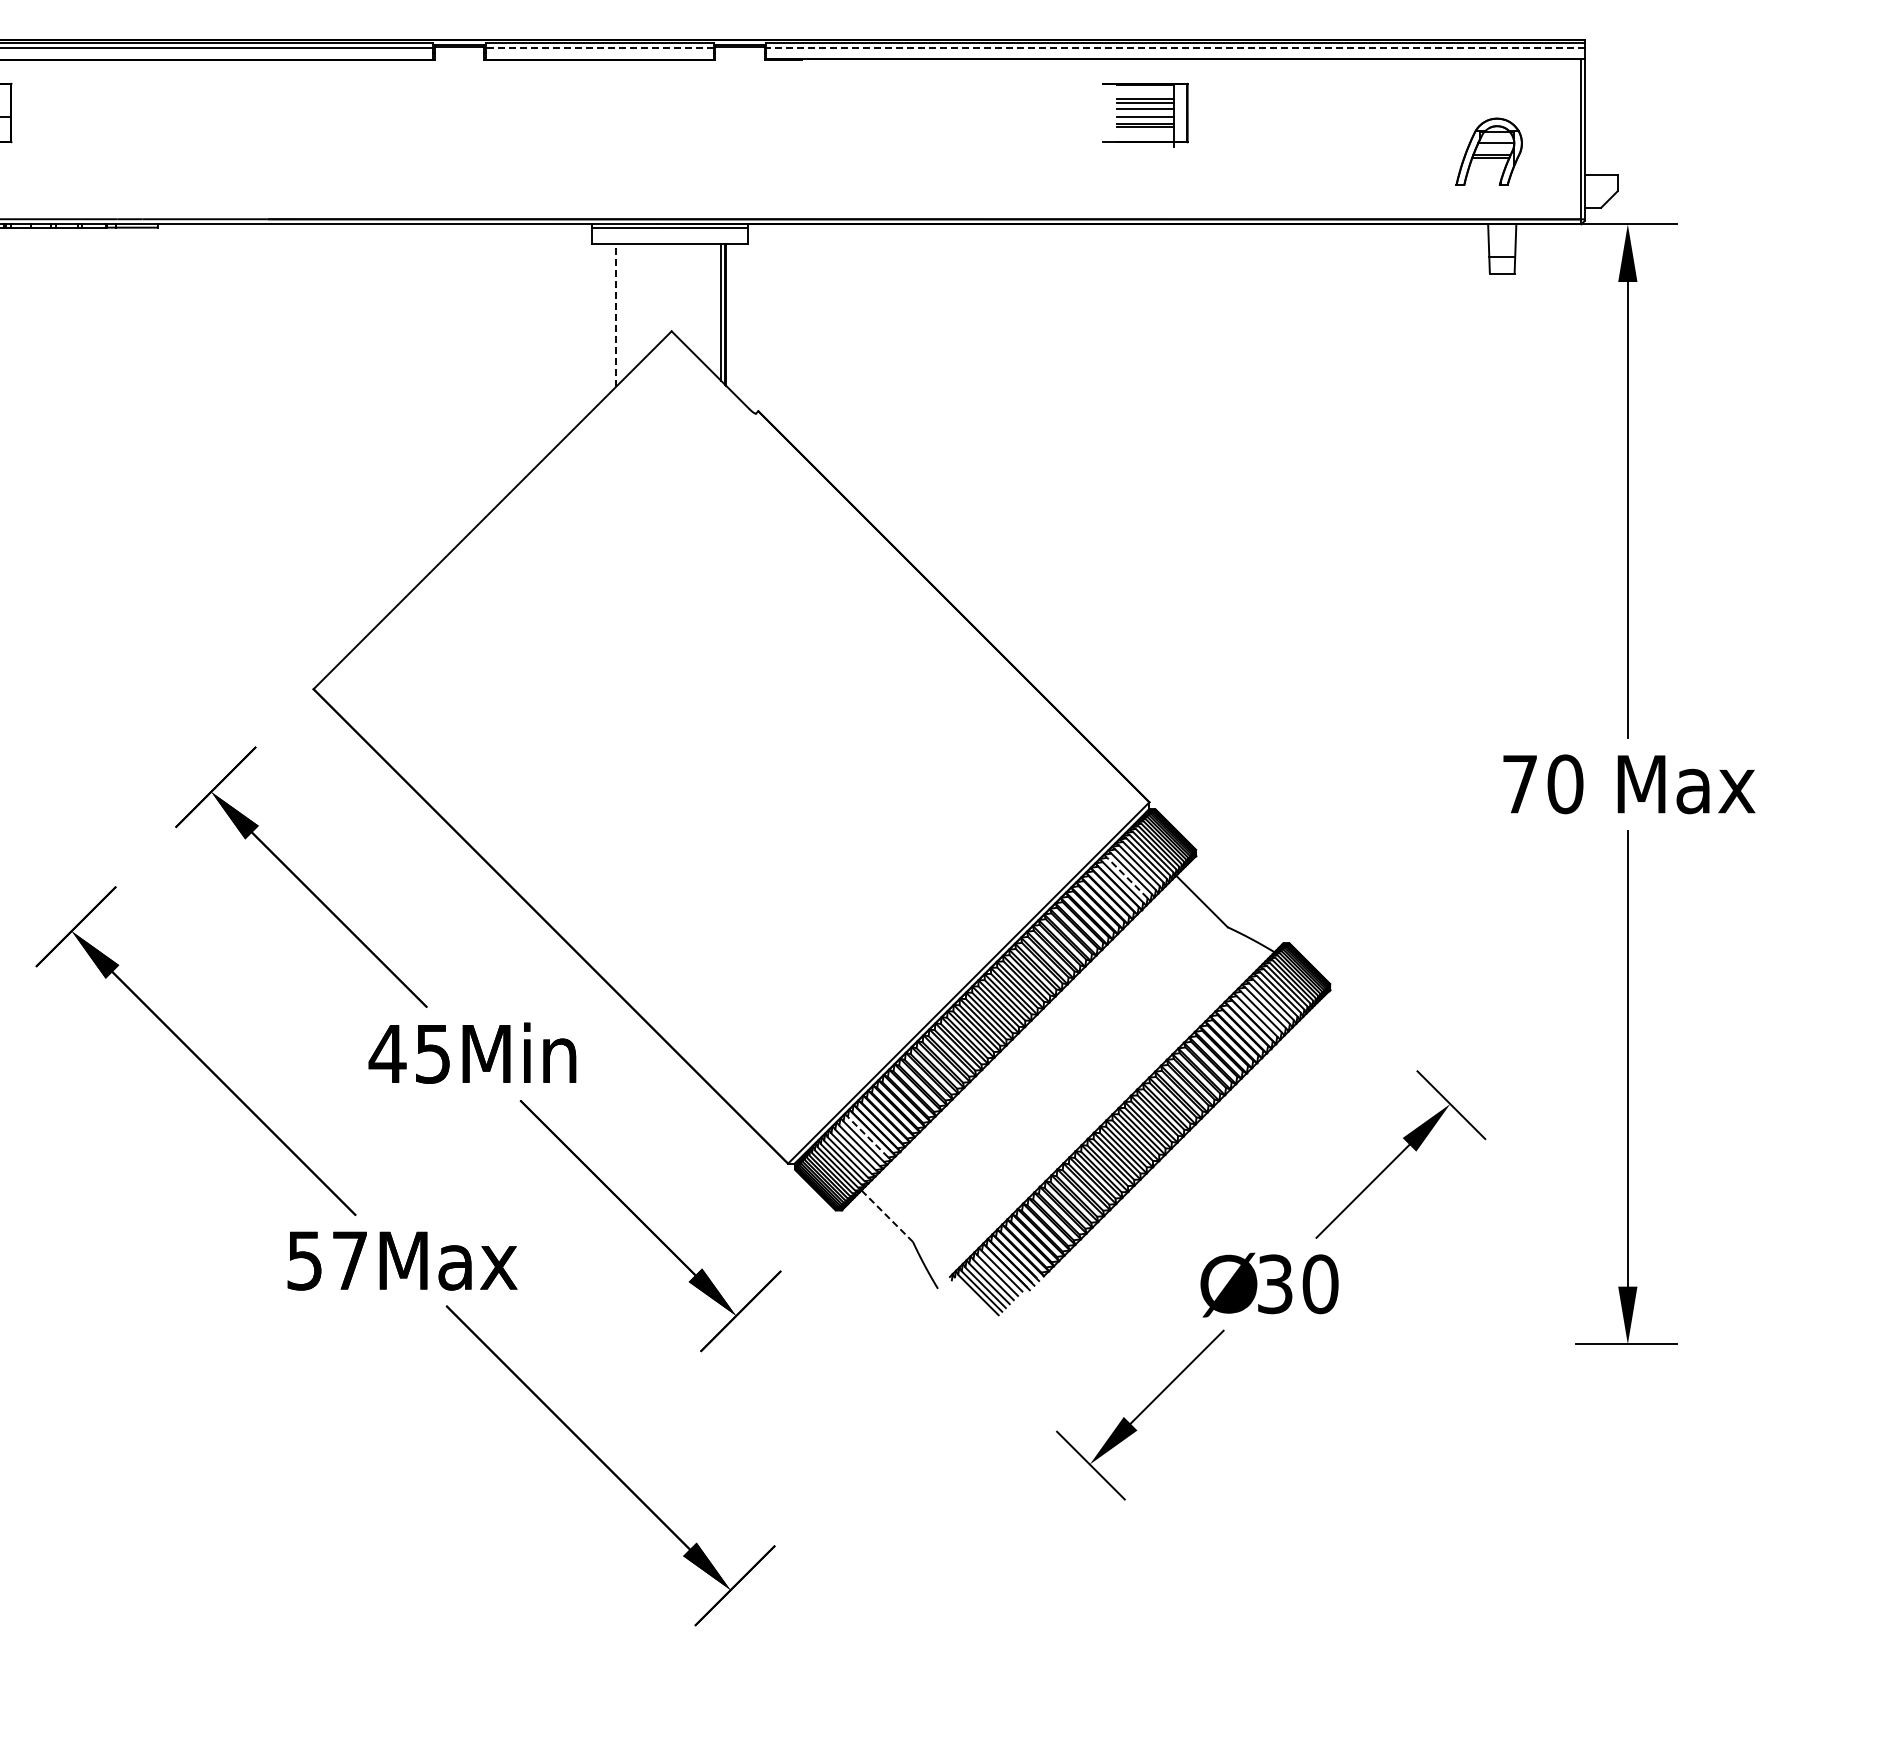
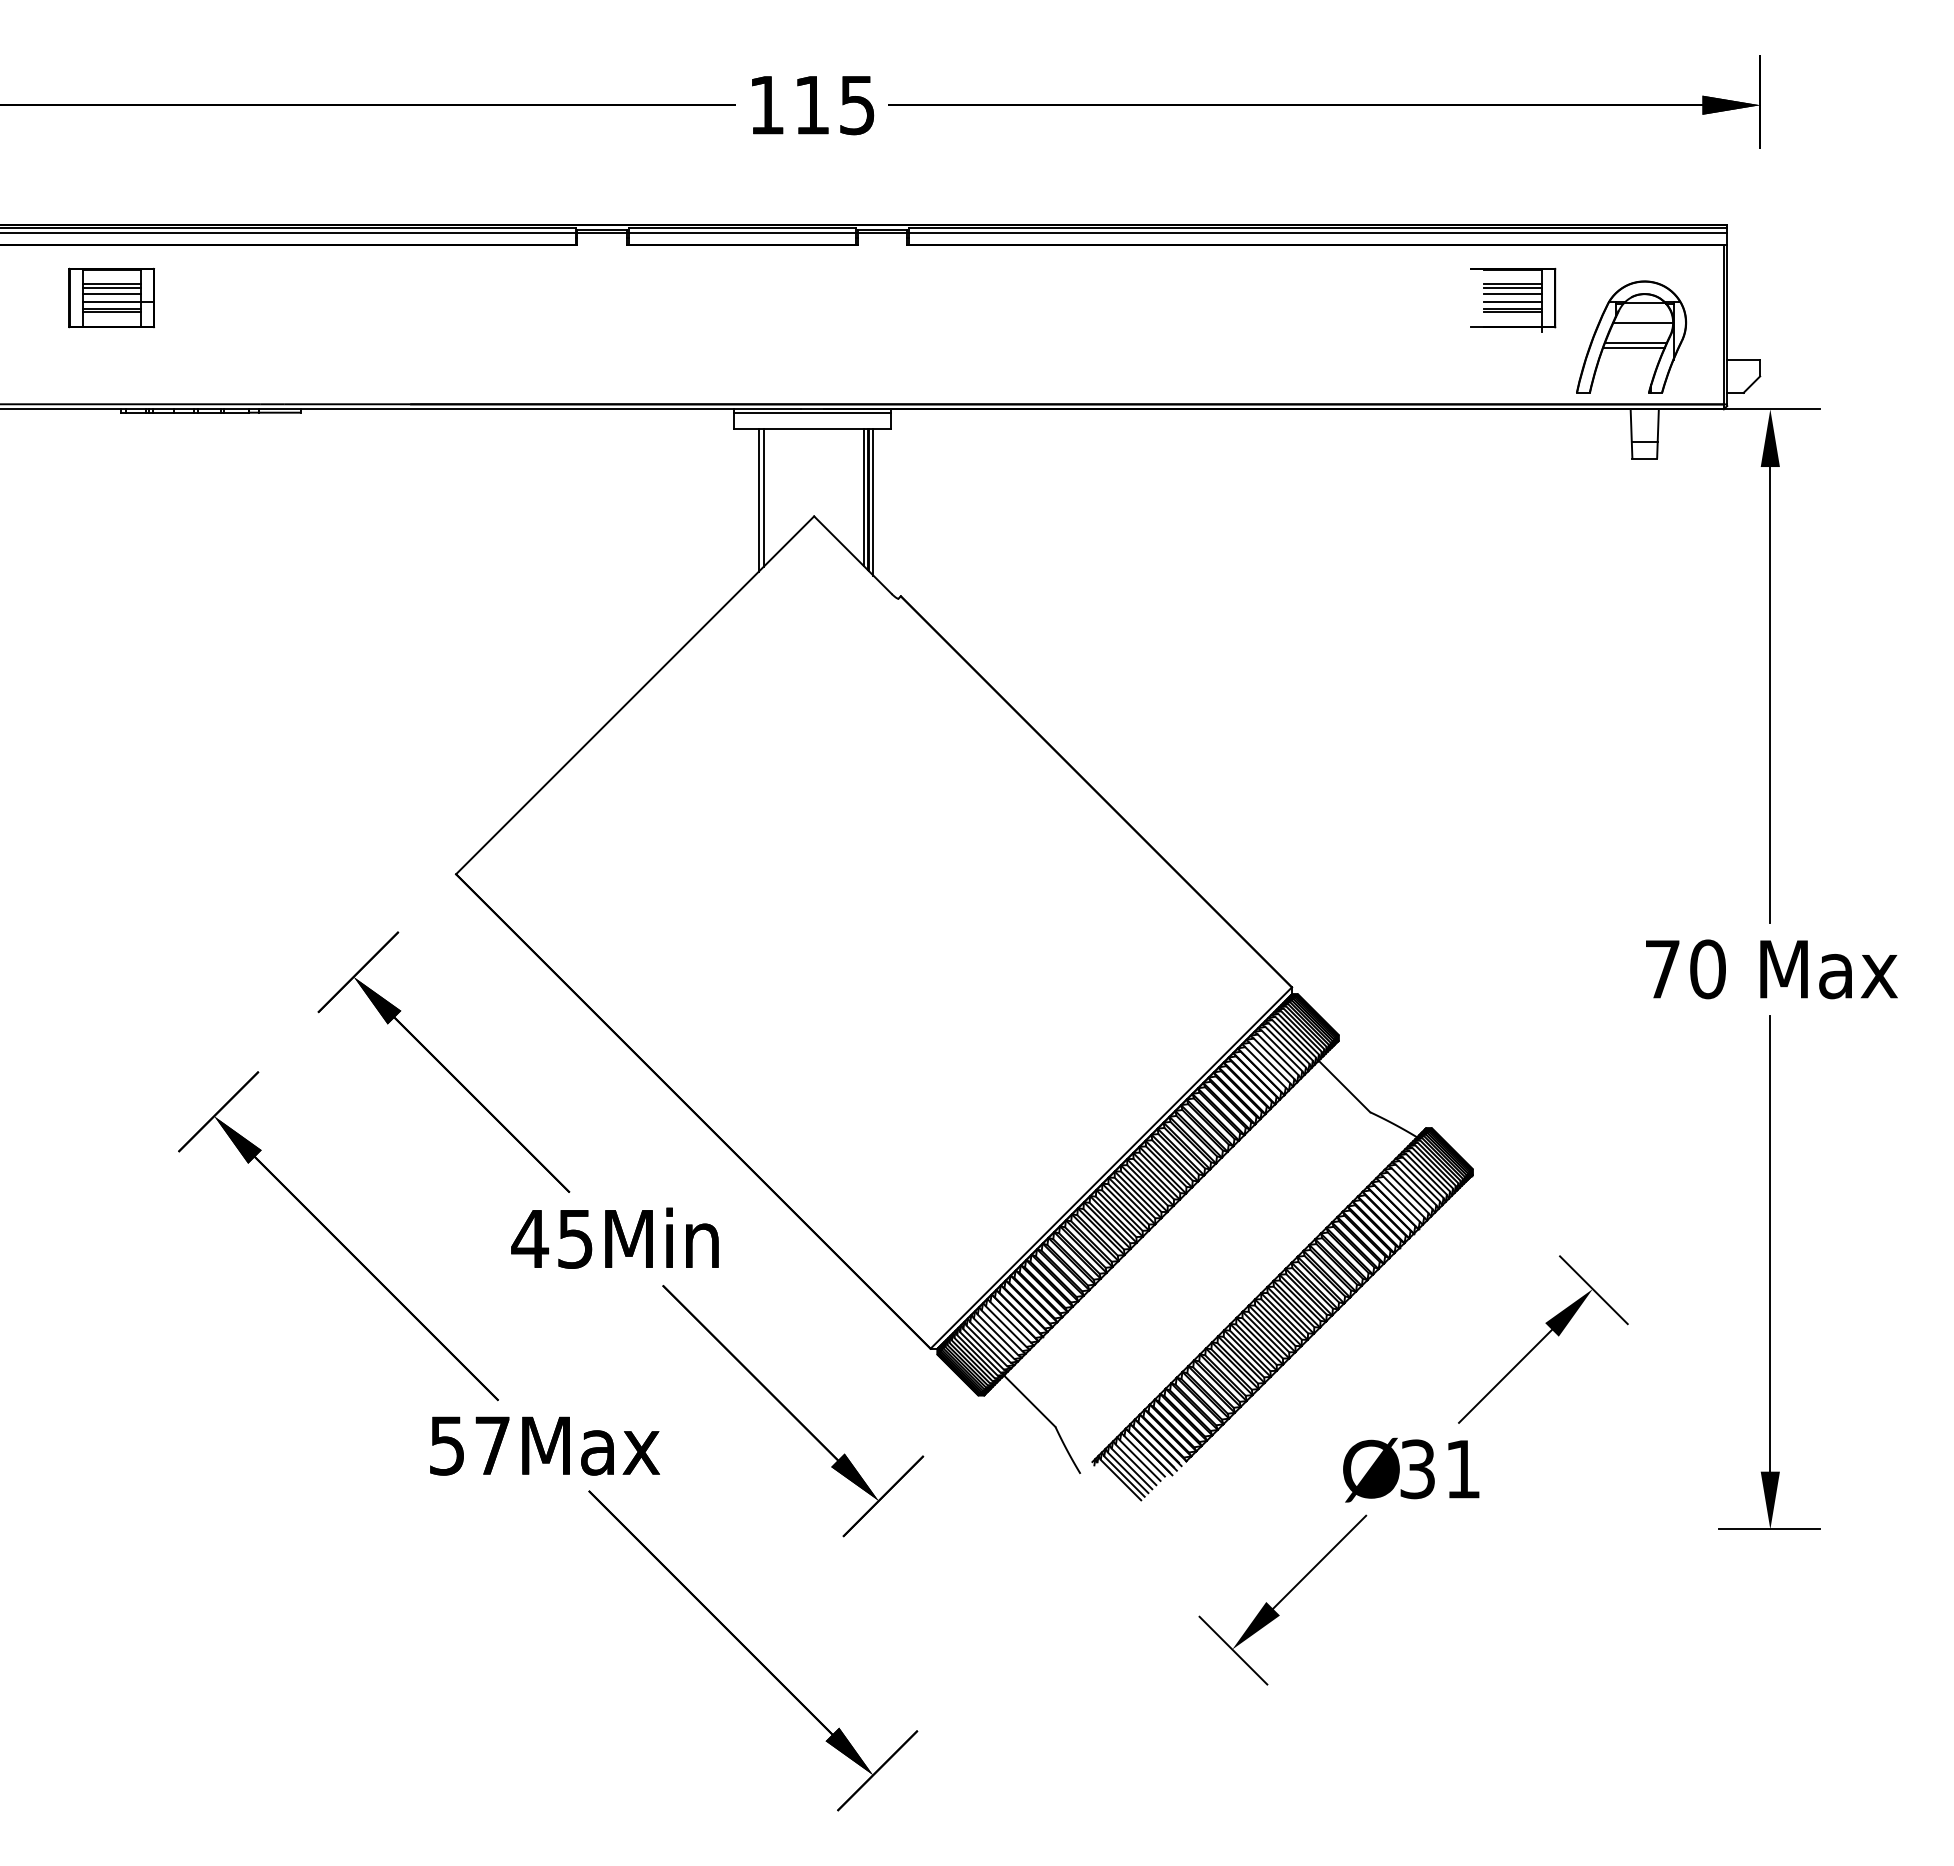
line: (1174, 47) -> (1317, 232), dashed -> solid
line: (599, 48) -> (742, 233), dashed -> solid
part: (1145, 115) -> (1513, 300), moved
part: (1488, 151) -> (1631, 336), size x1.67
line: (620, 312) -> (763, 497), added
line: (615, 314) -> (758, 499), dashed -> solid
line: (730, 317) -> (873, 502), added
line: (1126, 878) -> (1269, 1063), dashed -> solid
line: (867, 1137) -> (1010, 1322), dashed -> solid
line: (887, 1216) -> (1030, 1401), dashed -> solid
text: (1320, 1284) -> (1463, 1469), 30 -> 31

